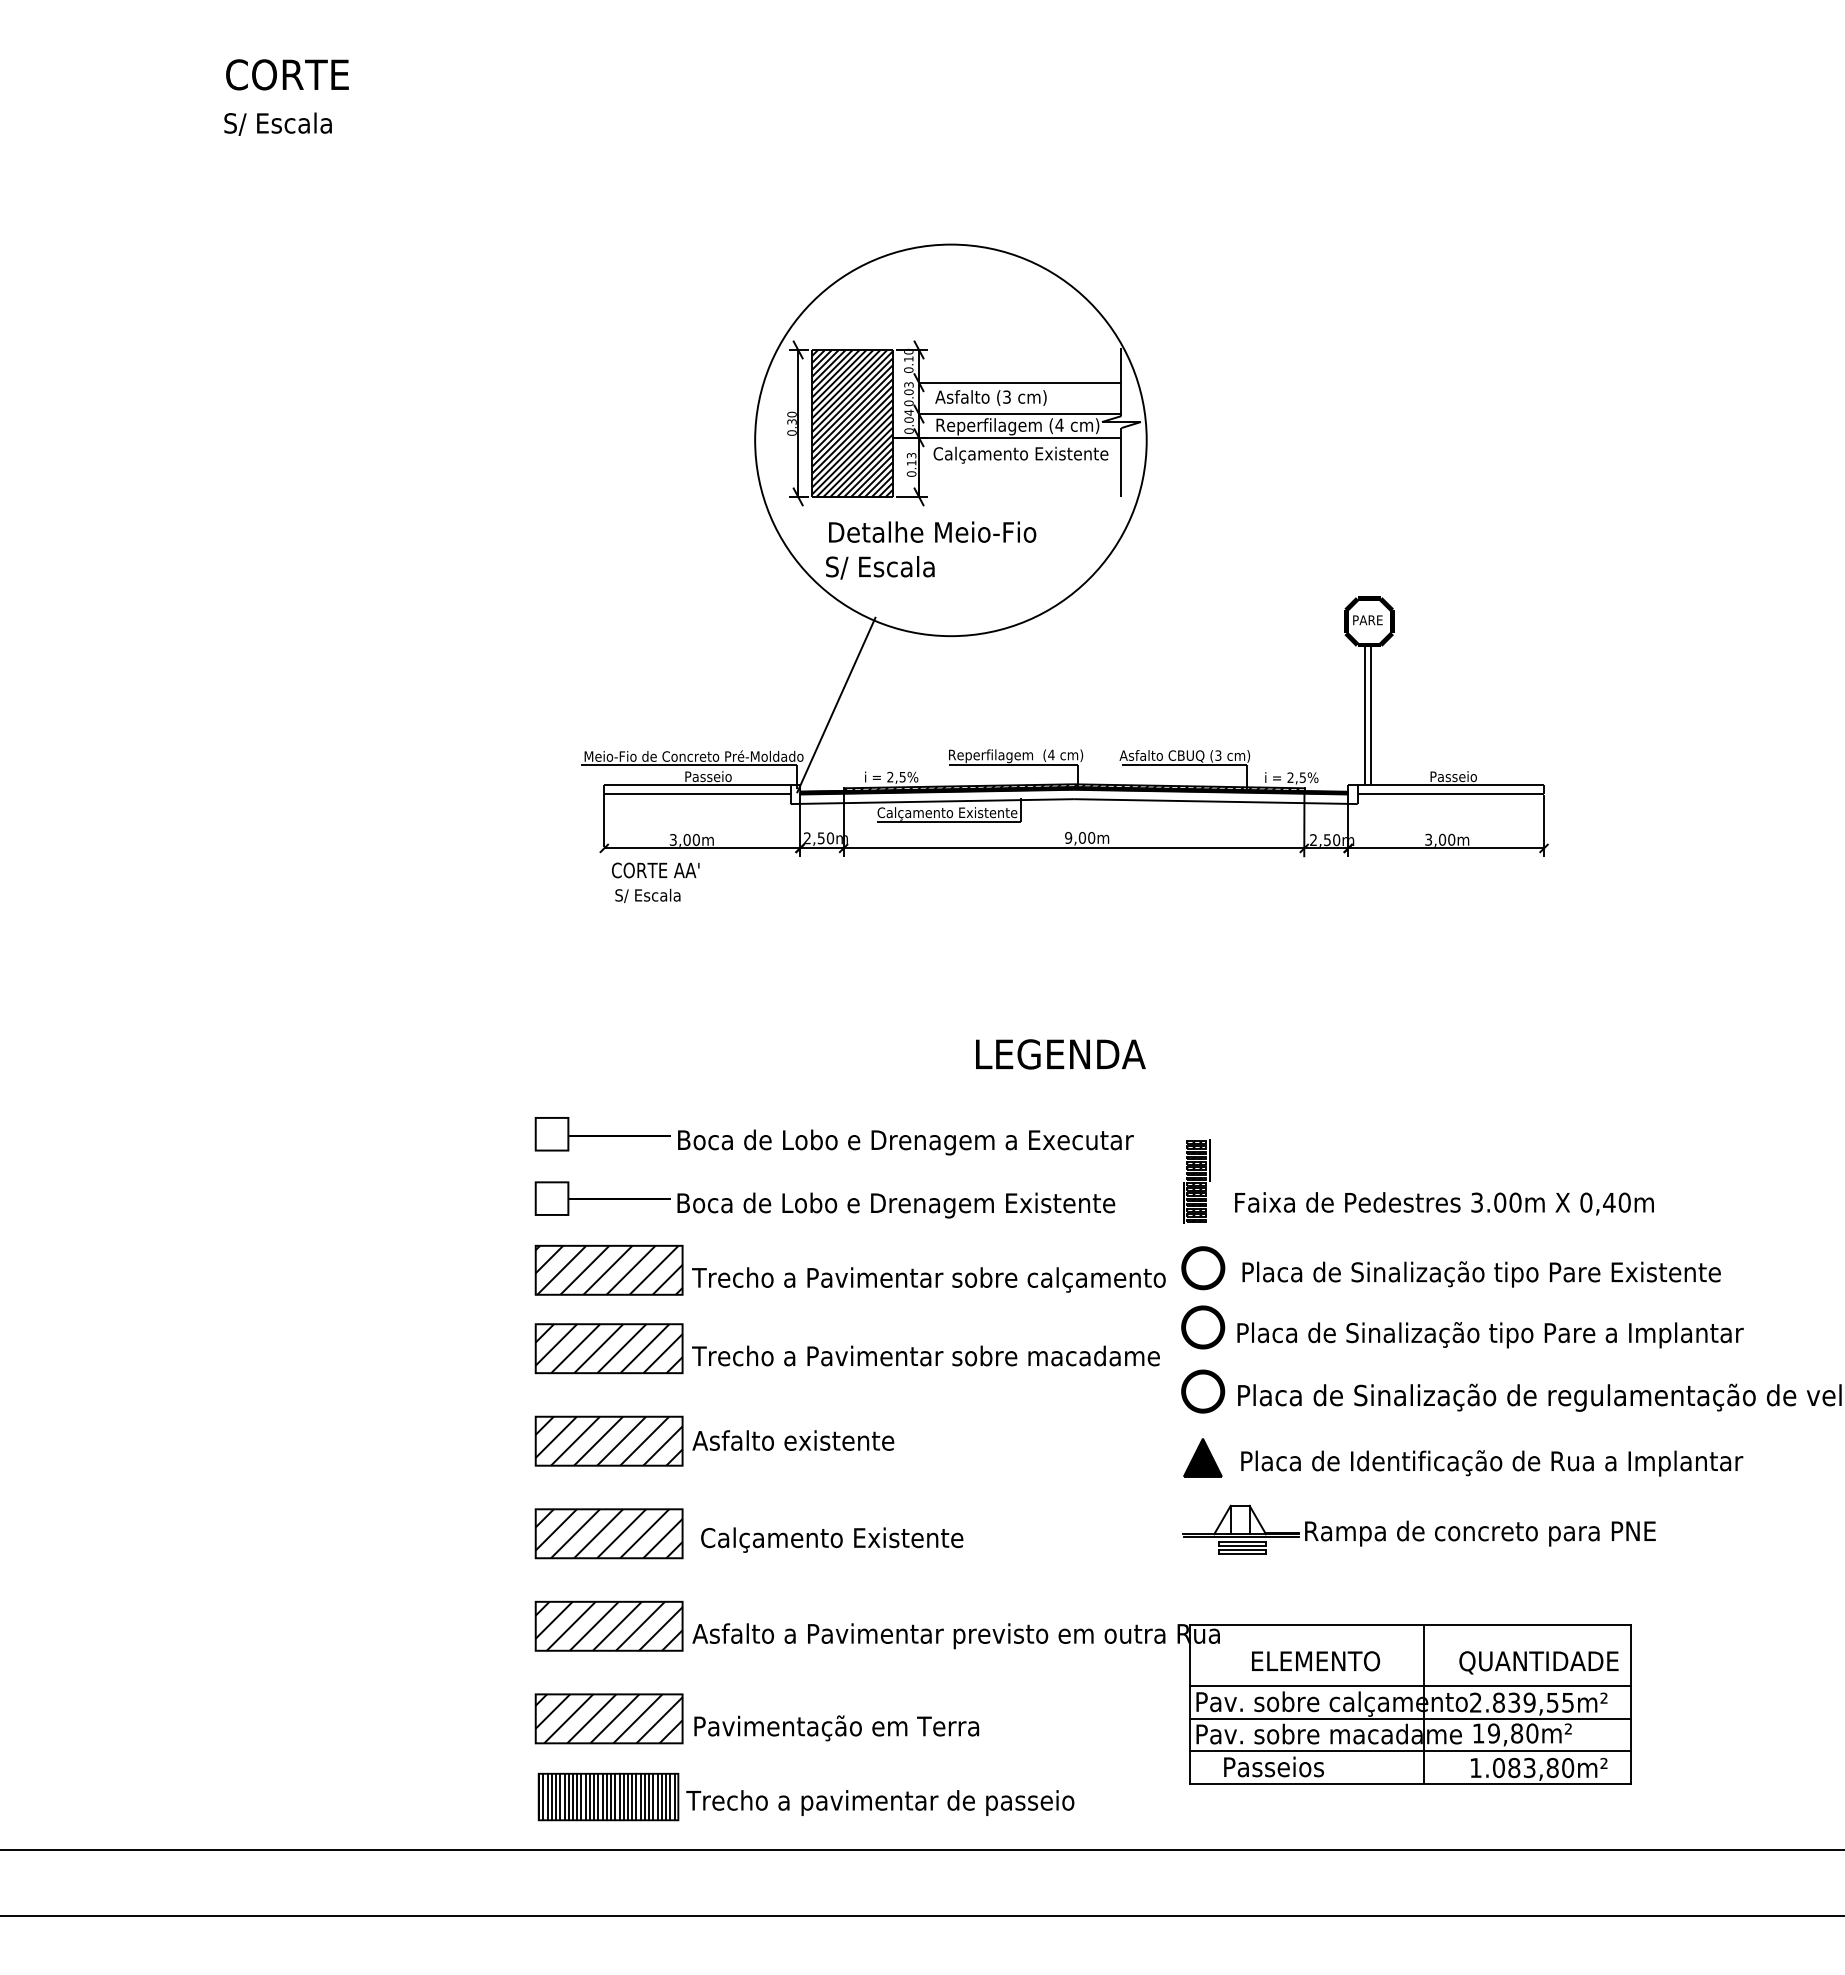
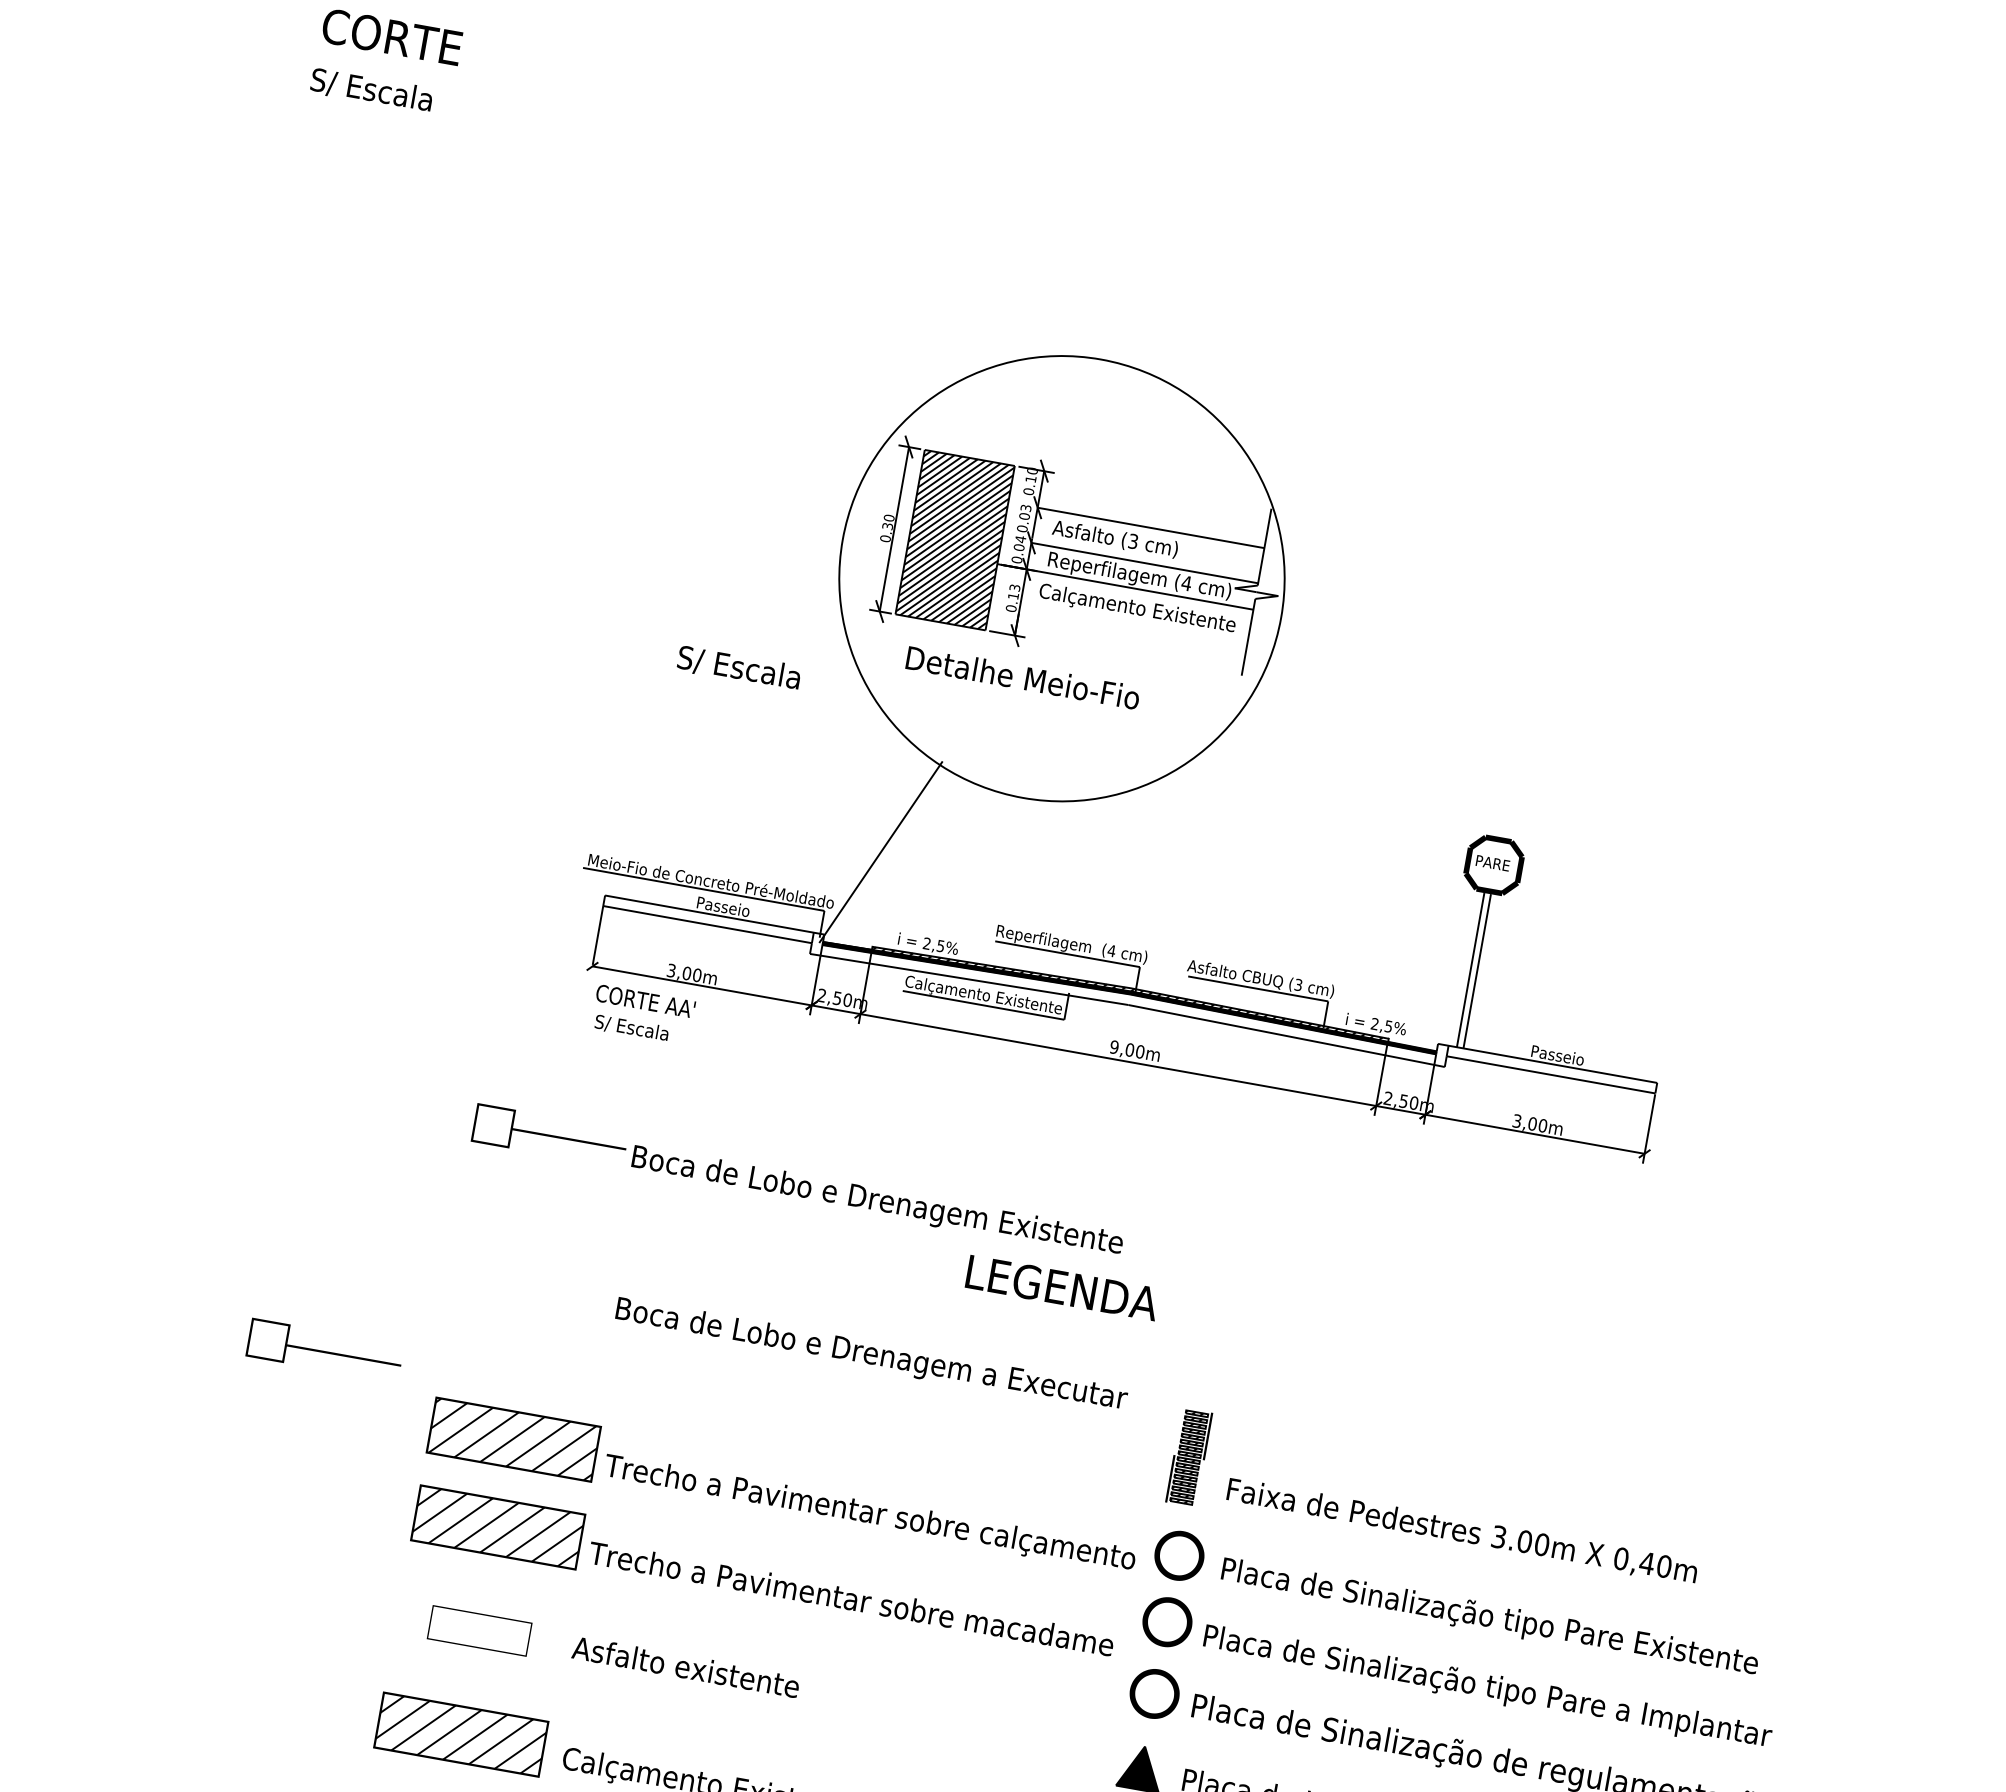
text: (880, 567) -> (739, 668), moved
part: (602, 1134) -> (324, 1350), moved
text: (824, 1199) -> (798, 1181), moved
part: (608, 1440) -> (479, 1630), size x0.6

